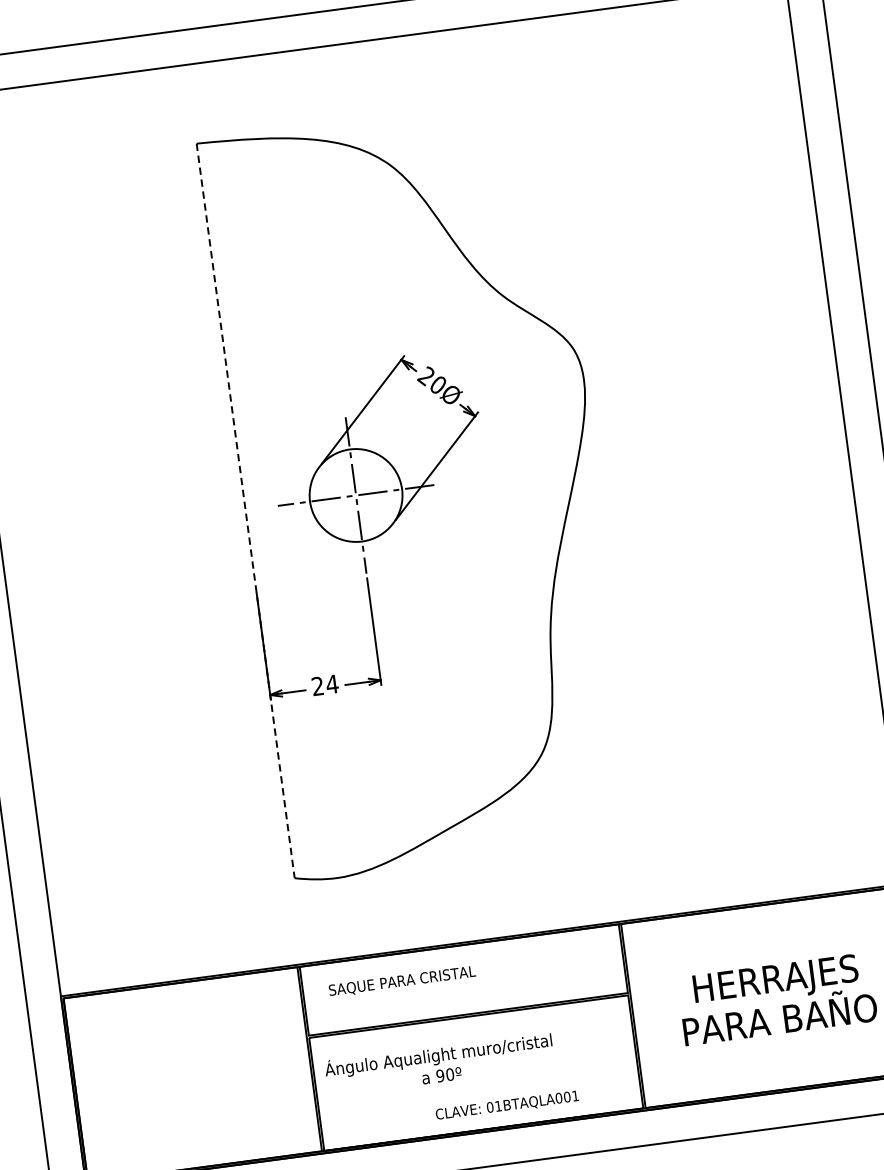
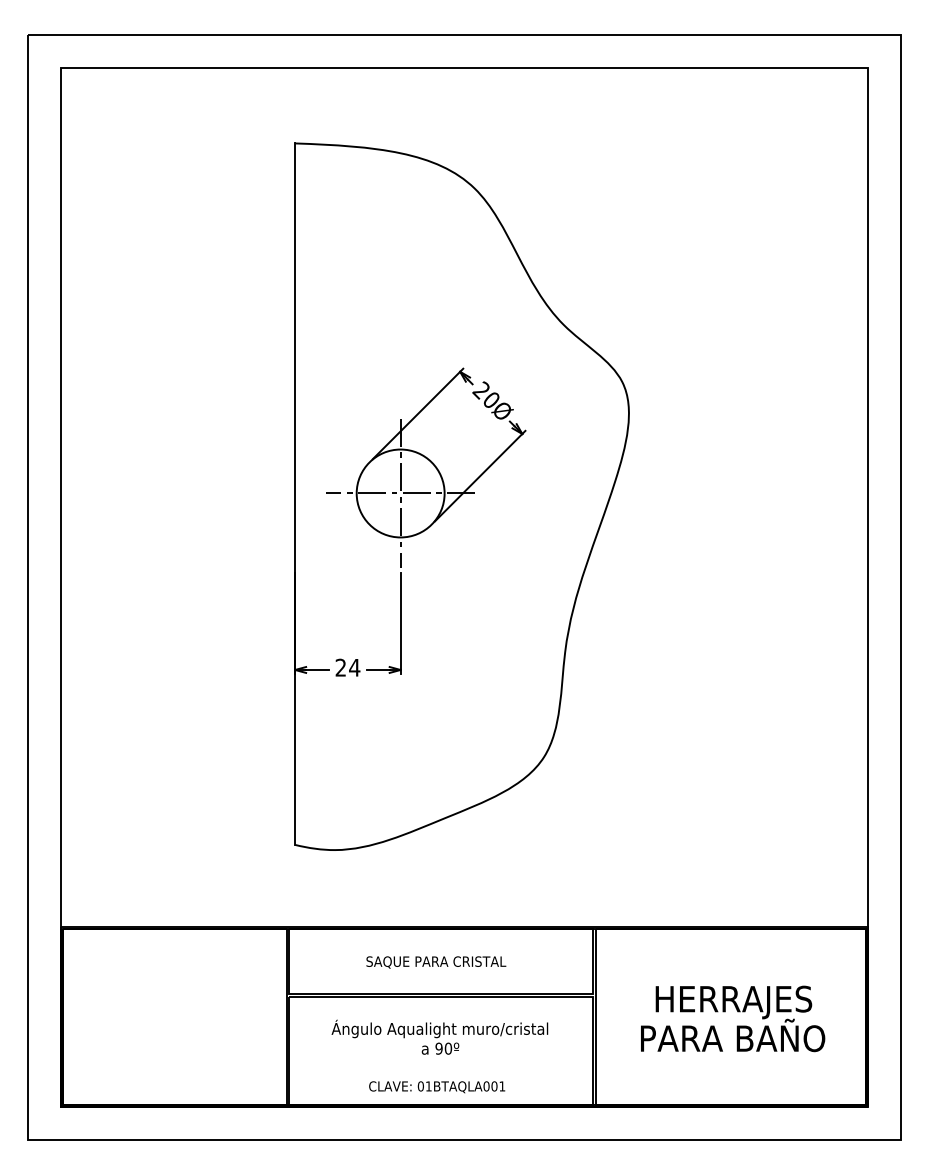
line: (246, 511) -> (295, 494), dashed -> solid
text: (402, 981) -> (436, 962), moved
text: (439, 1063) -> (439, 1036), moved
text: (507, 1106) -> (437, 1087), moved

